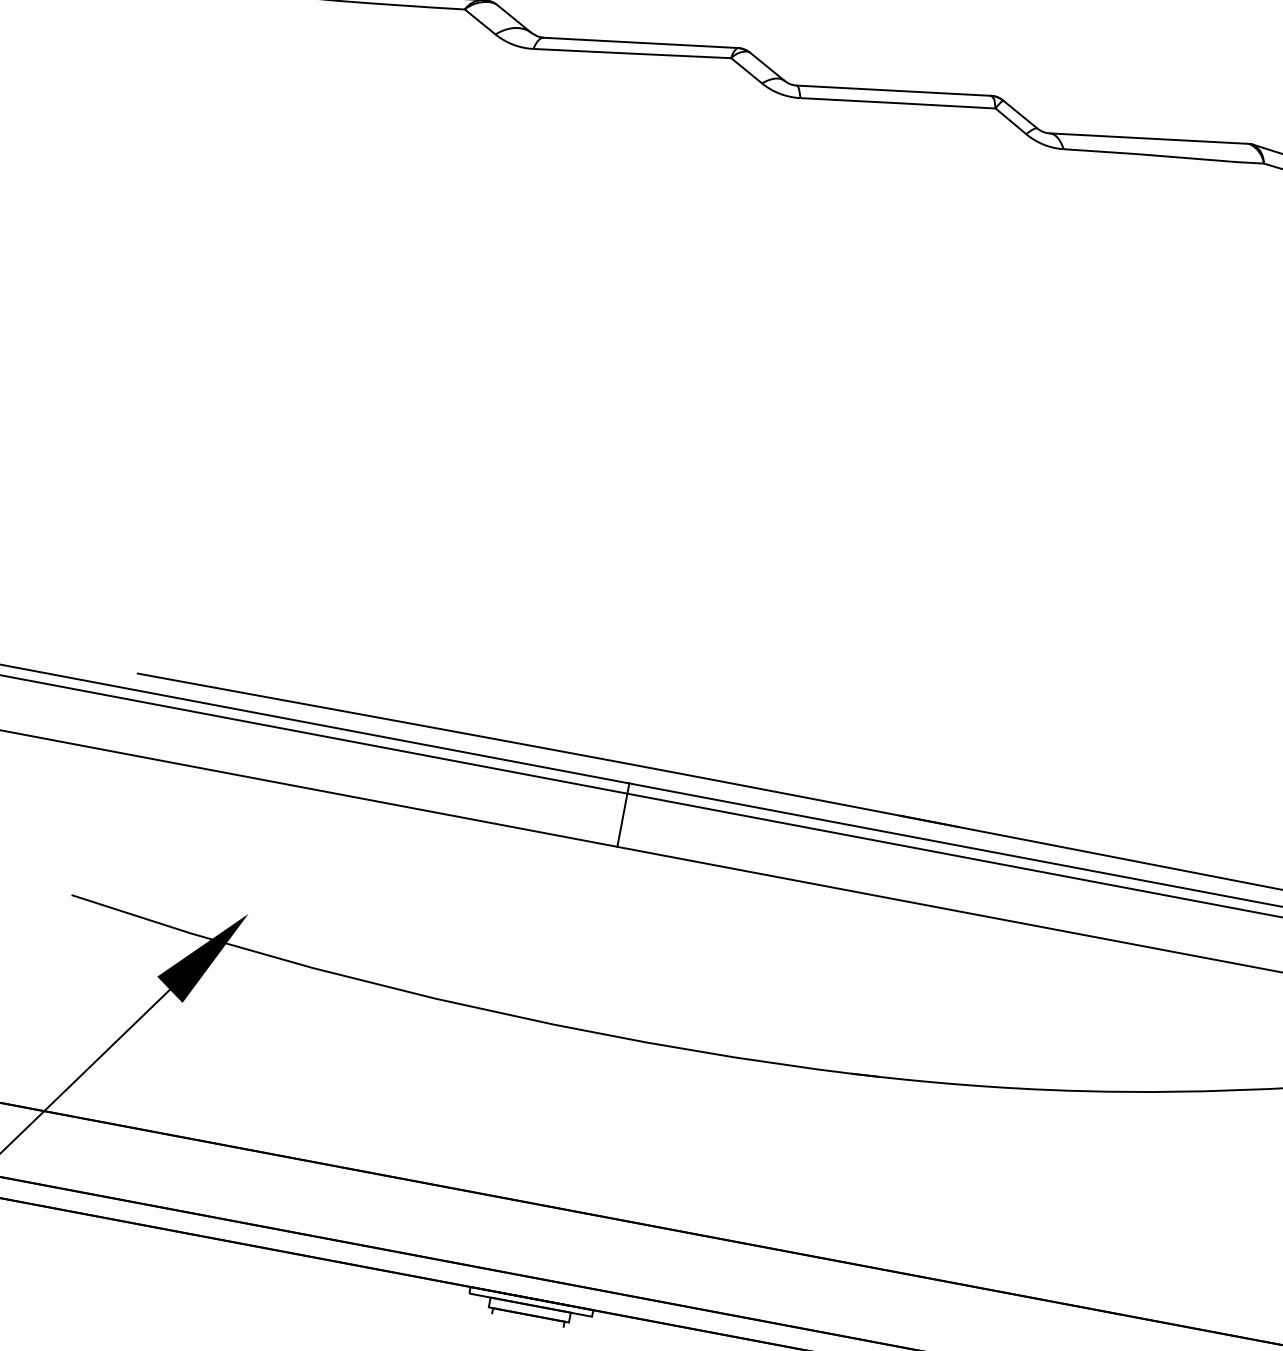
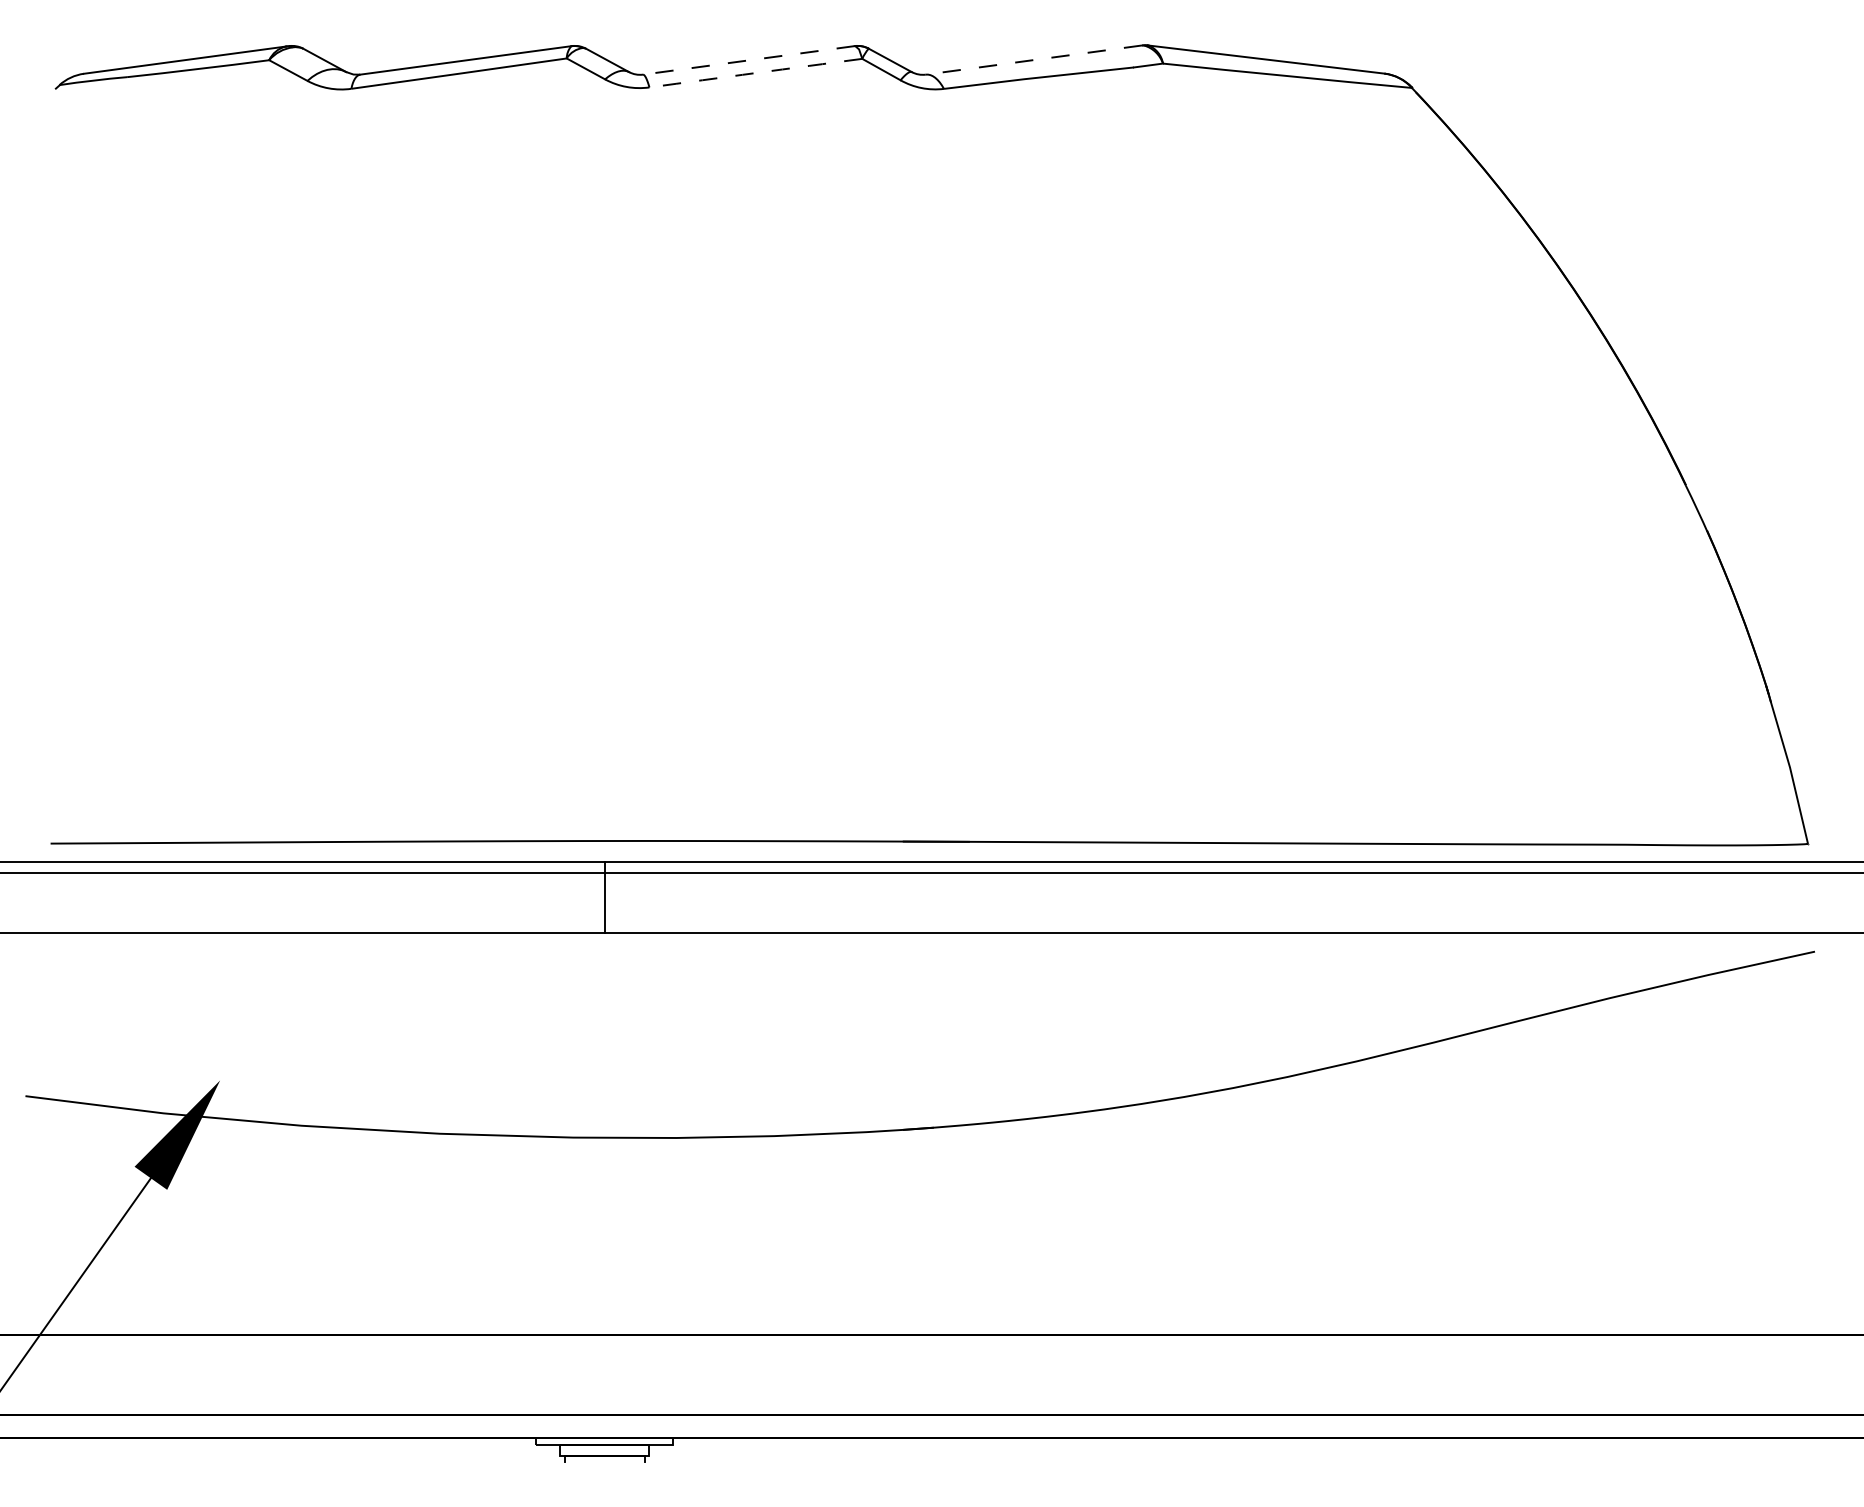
line: (893, 90) -> (748, 60), solid -> dashed
arc: (897, 103) -> (755, 73), solid -> dashed
line: (1148, 138) -> (1033, 60), solid -> dashed

